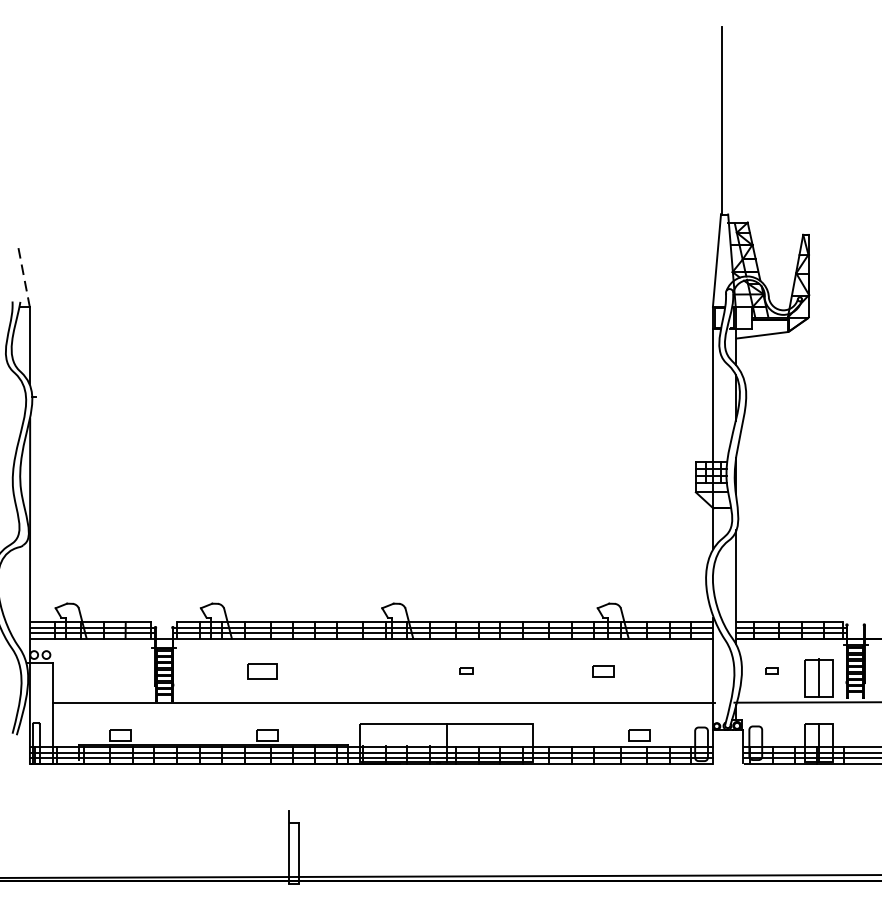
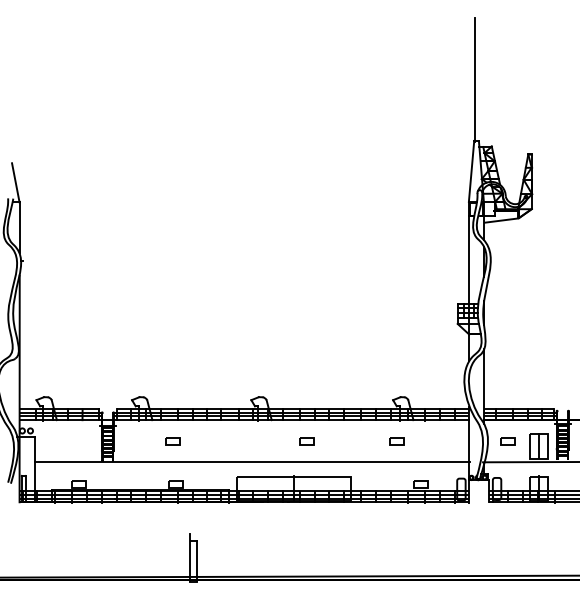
line: (23, 277) -> (15, 182), dashed -> solid
part: (262, 671) -> (172, 441), size x0.71
part: (466, 671) -> (306, 441), size x1.67
part: (771, 671) -> (507, 441), size x1.67

